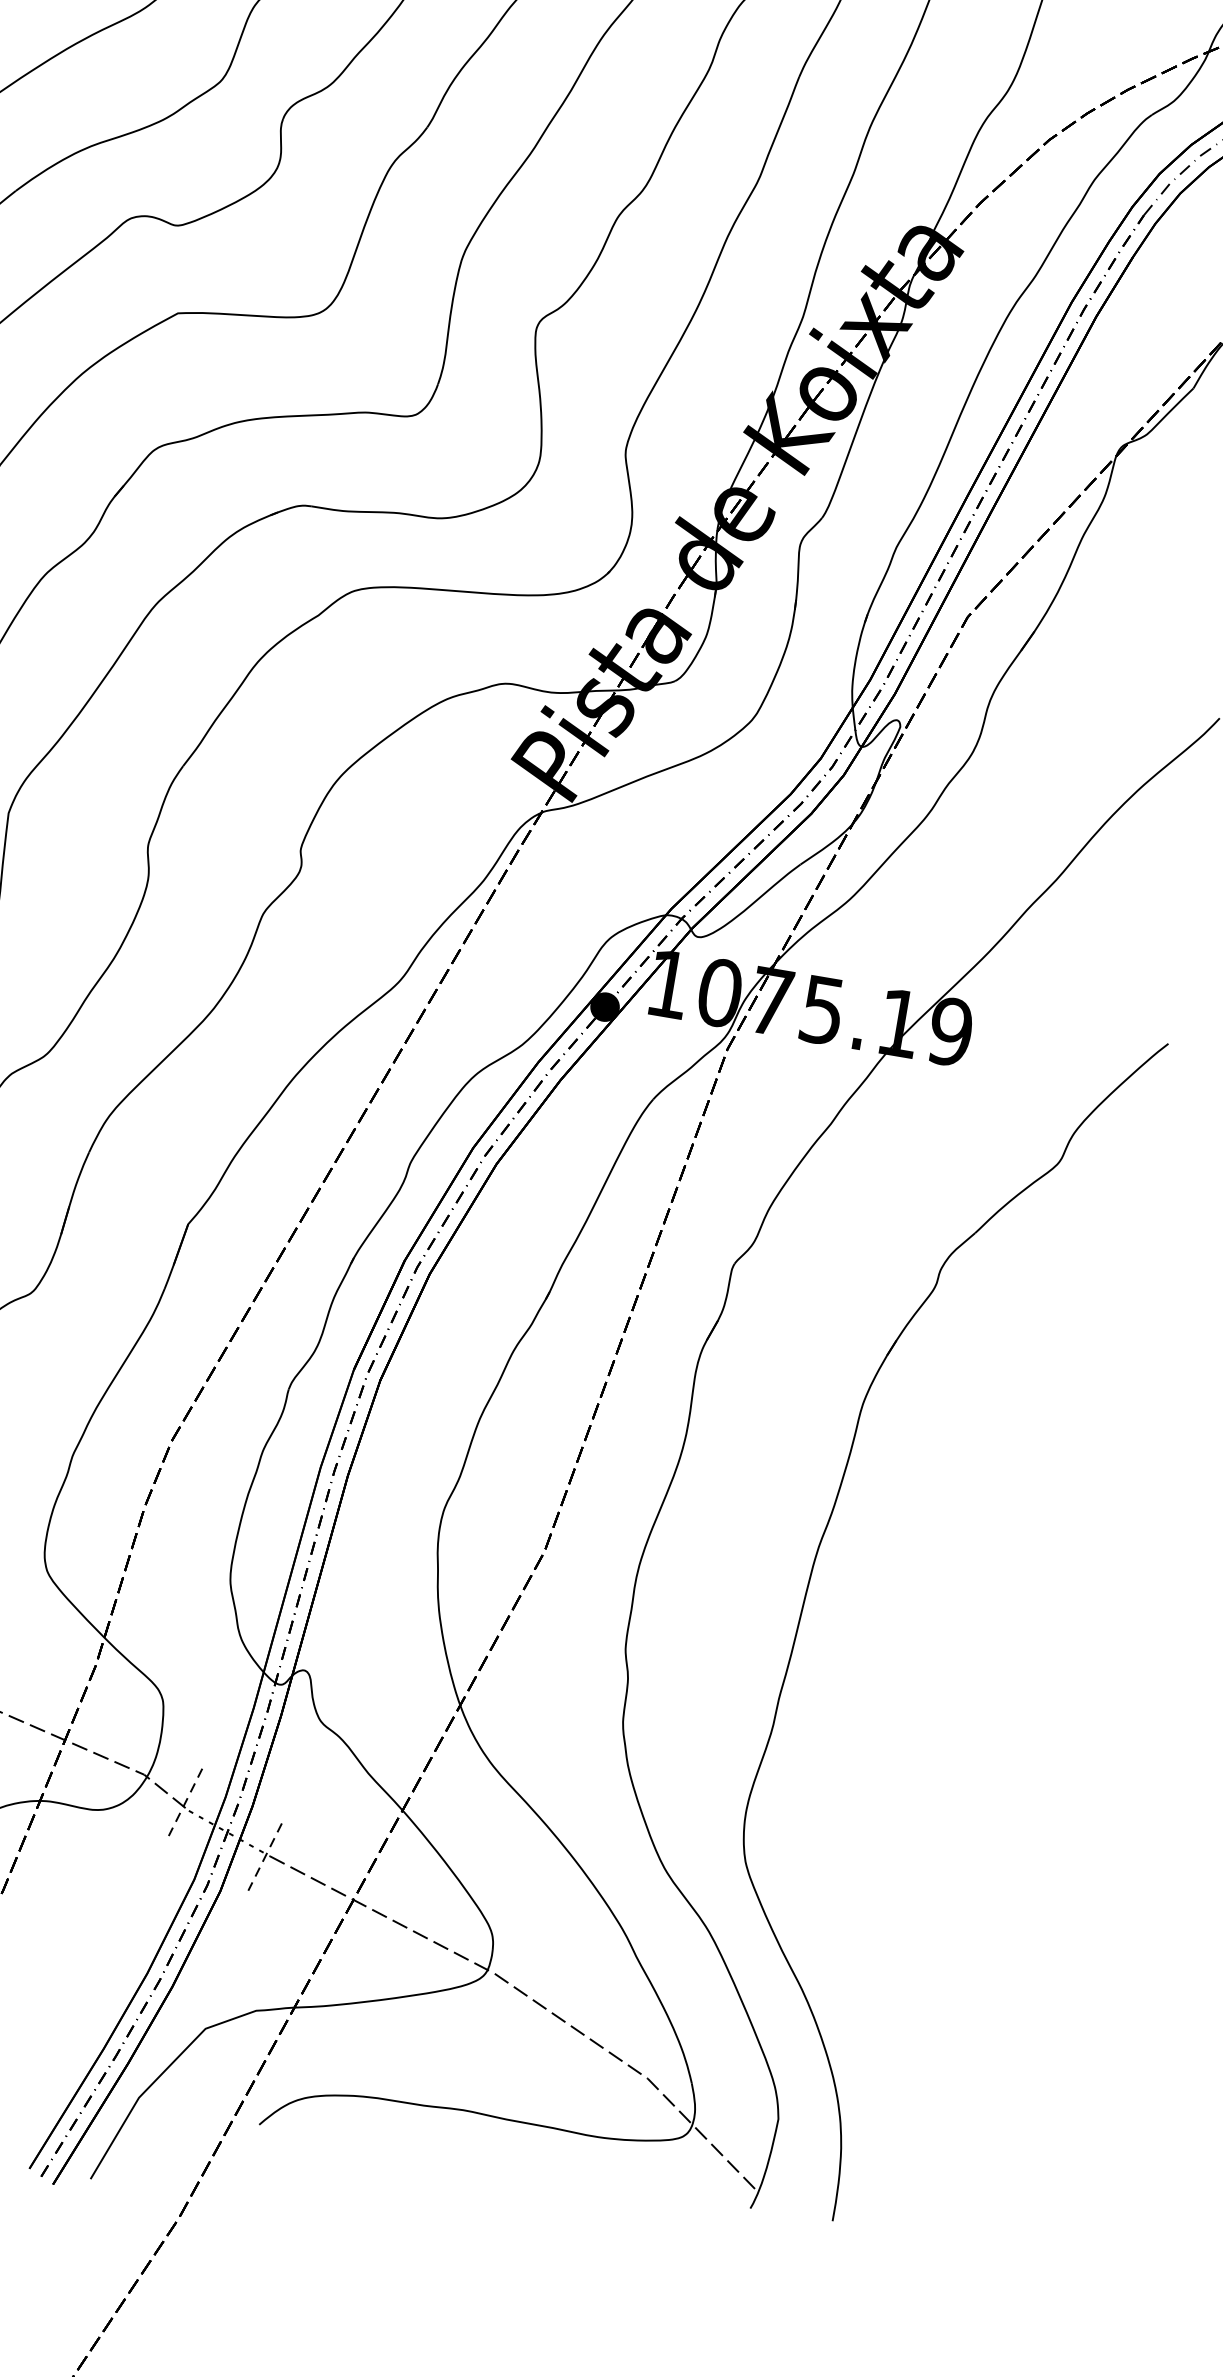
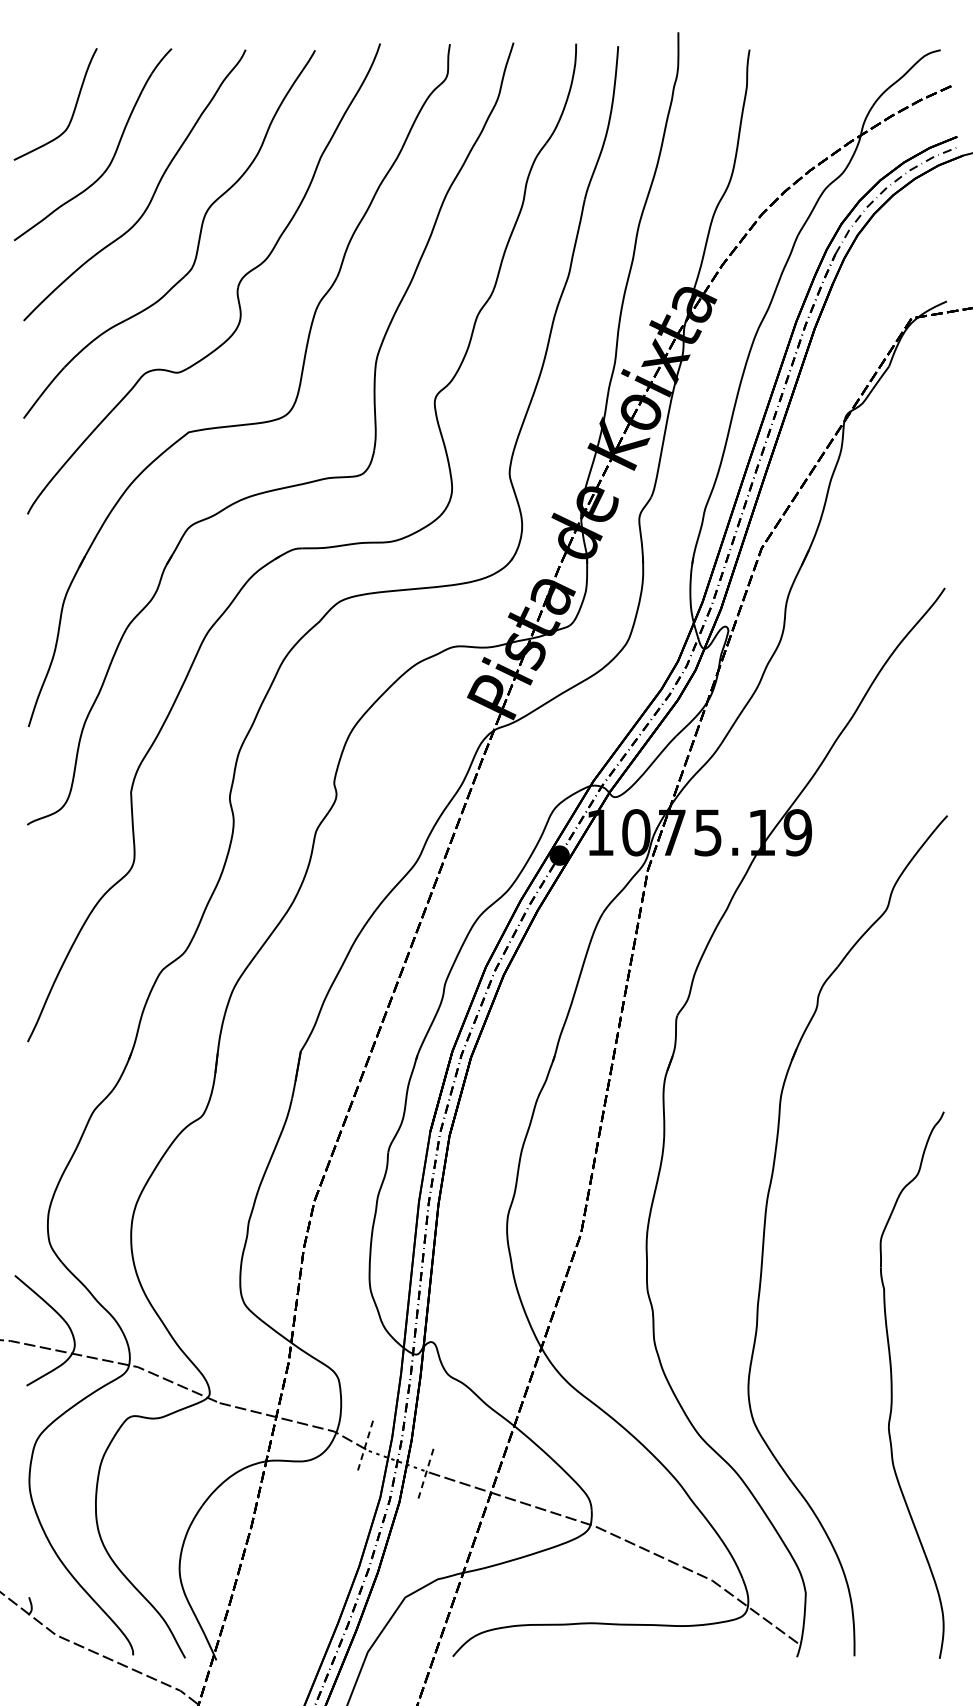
part: (952, 1842) -> (892, 1384), added

